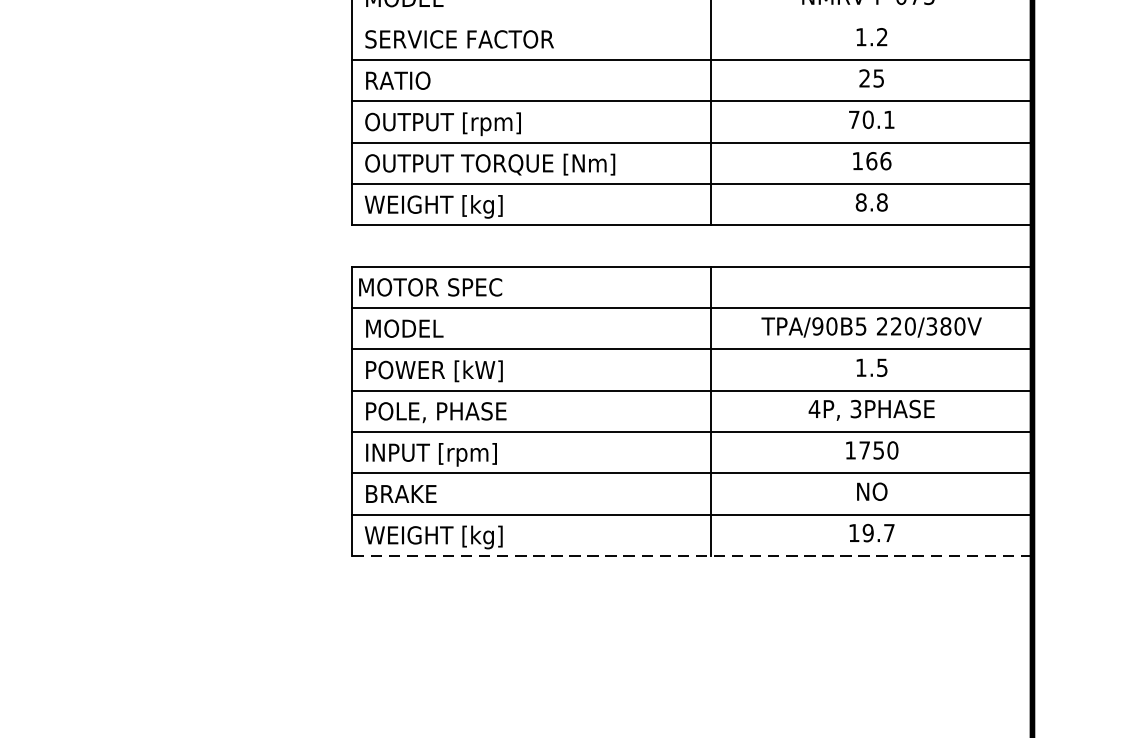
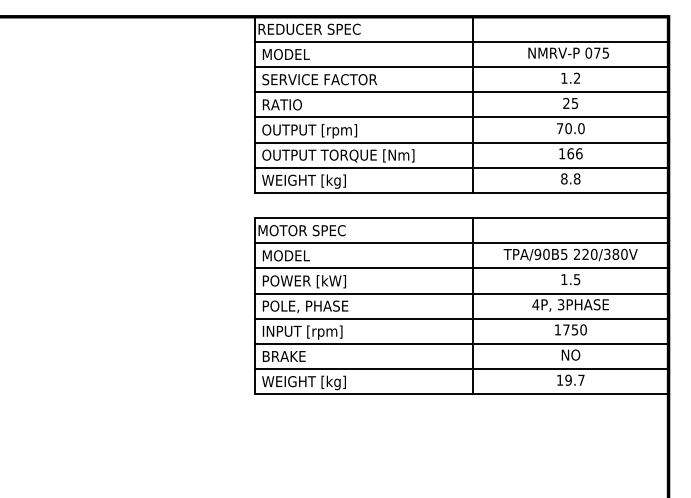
line: (692, 19) -> (461, 67), added
text: (889, 119) -> (581, 128), 70.1 -> 70.0
line: (694, 556) -> (462, 394), dashed -> solid

